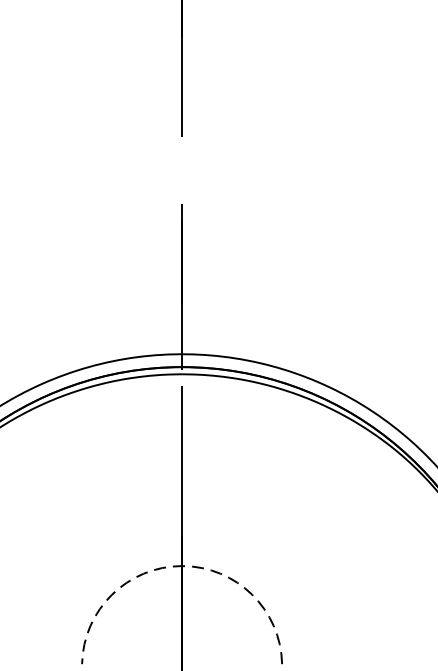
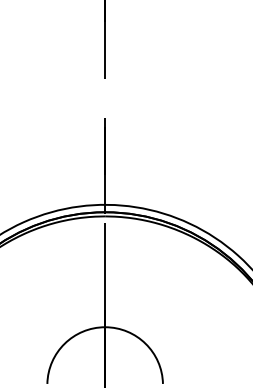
arc: (182, 566) -> (105, 327), dashed -> solid

